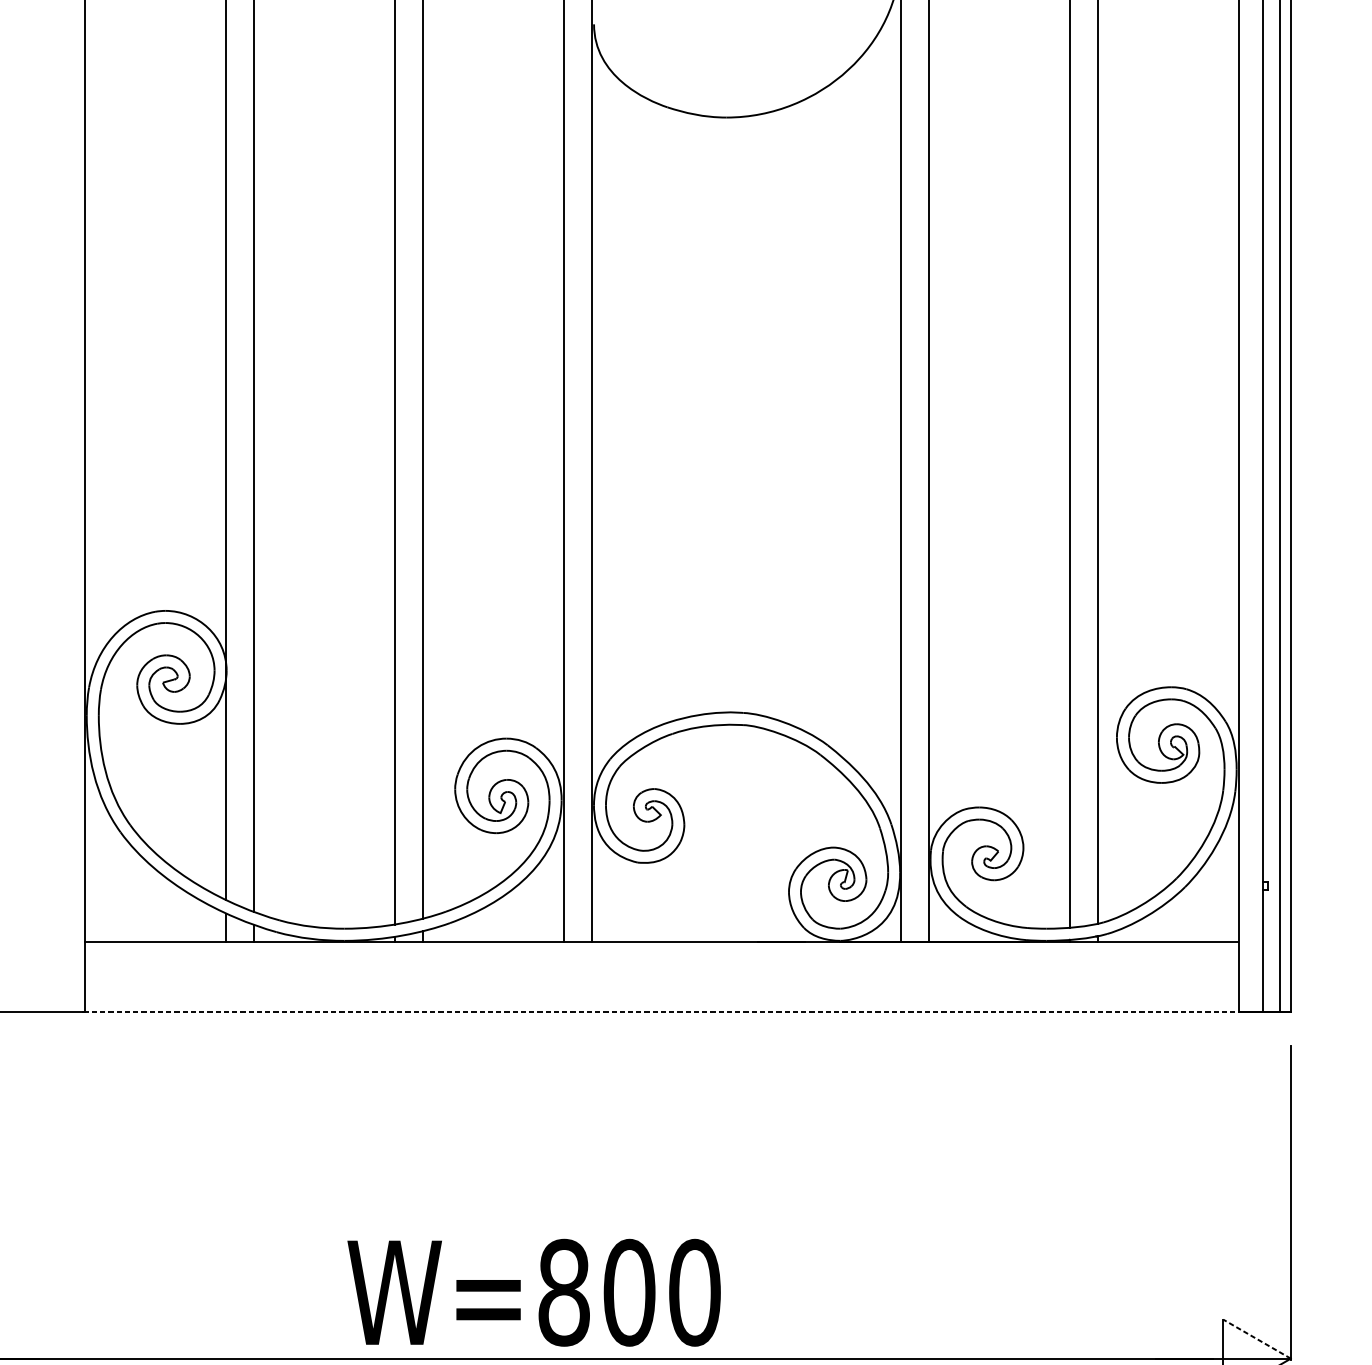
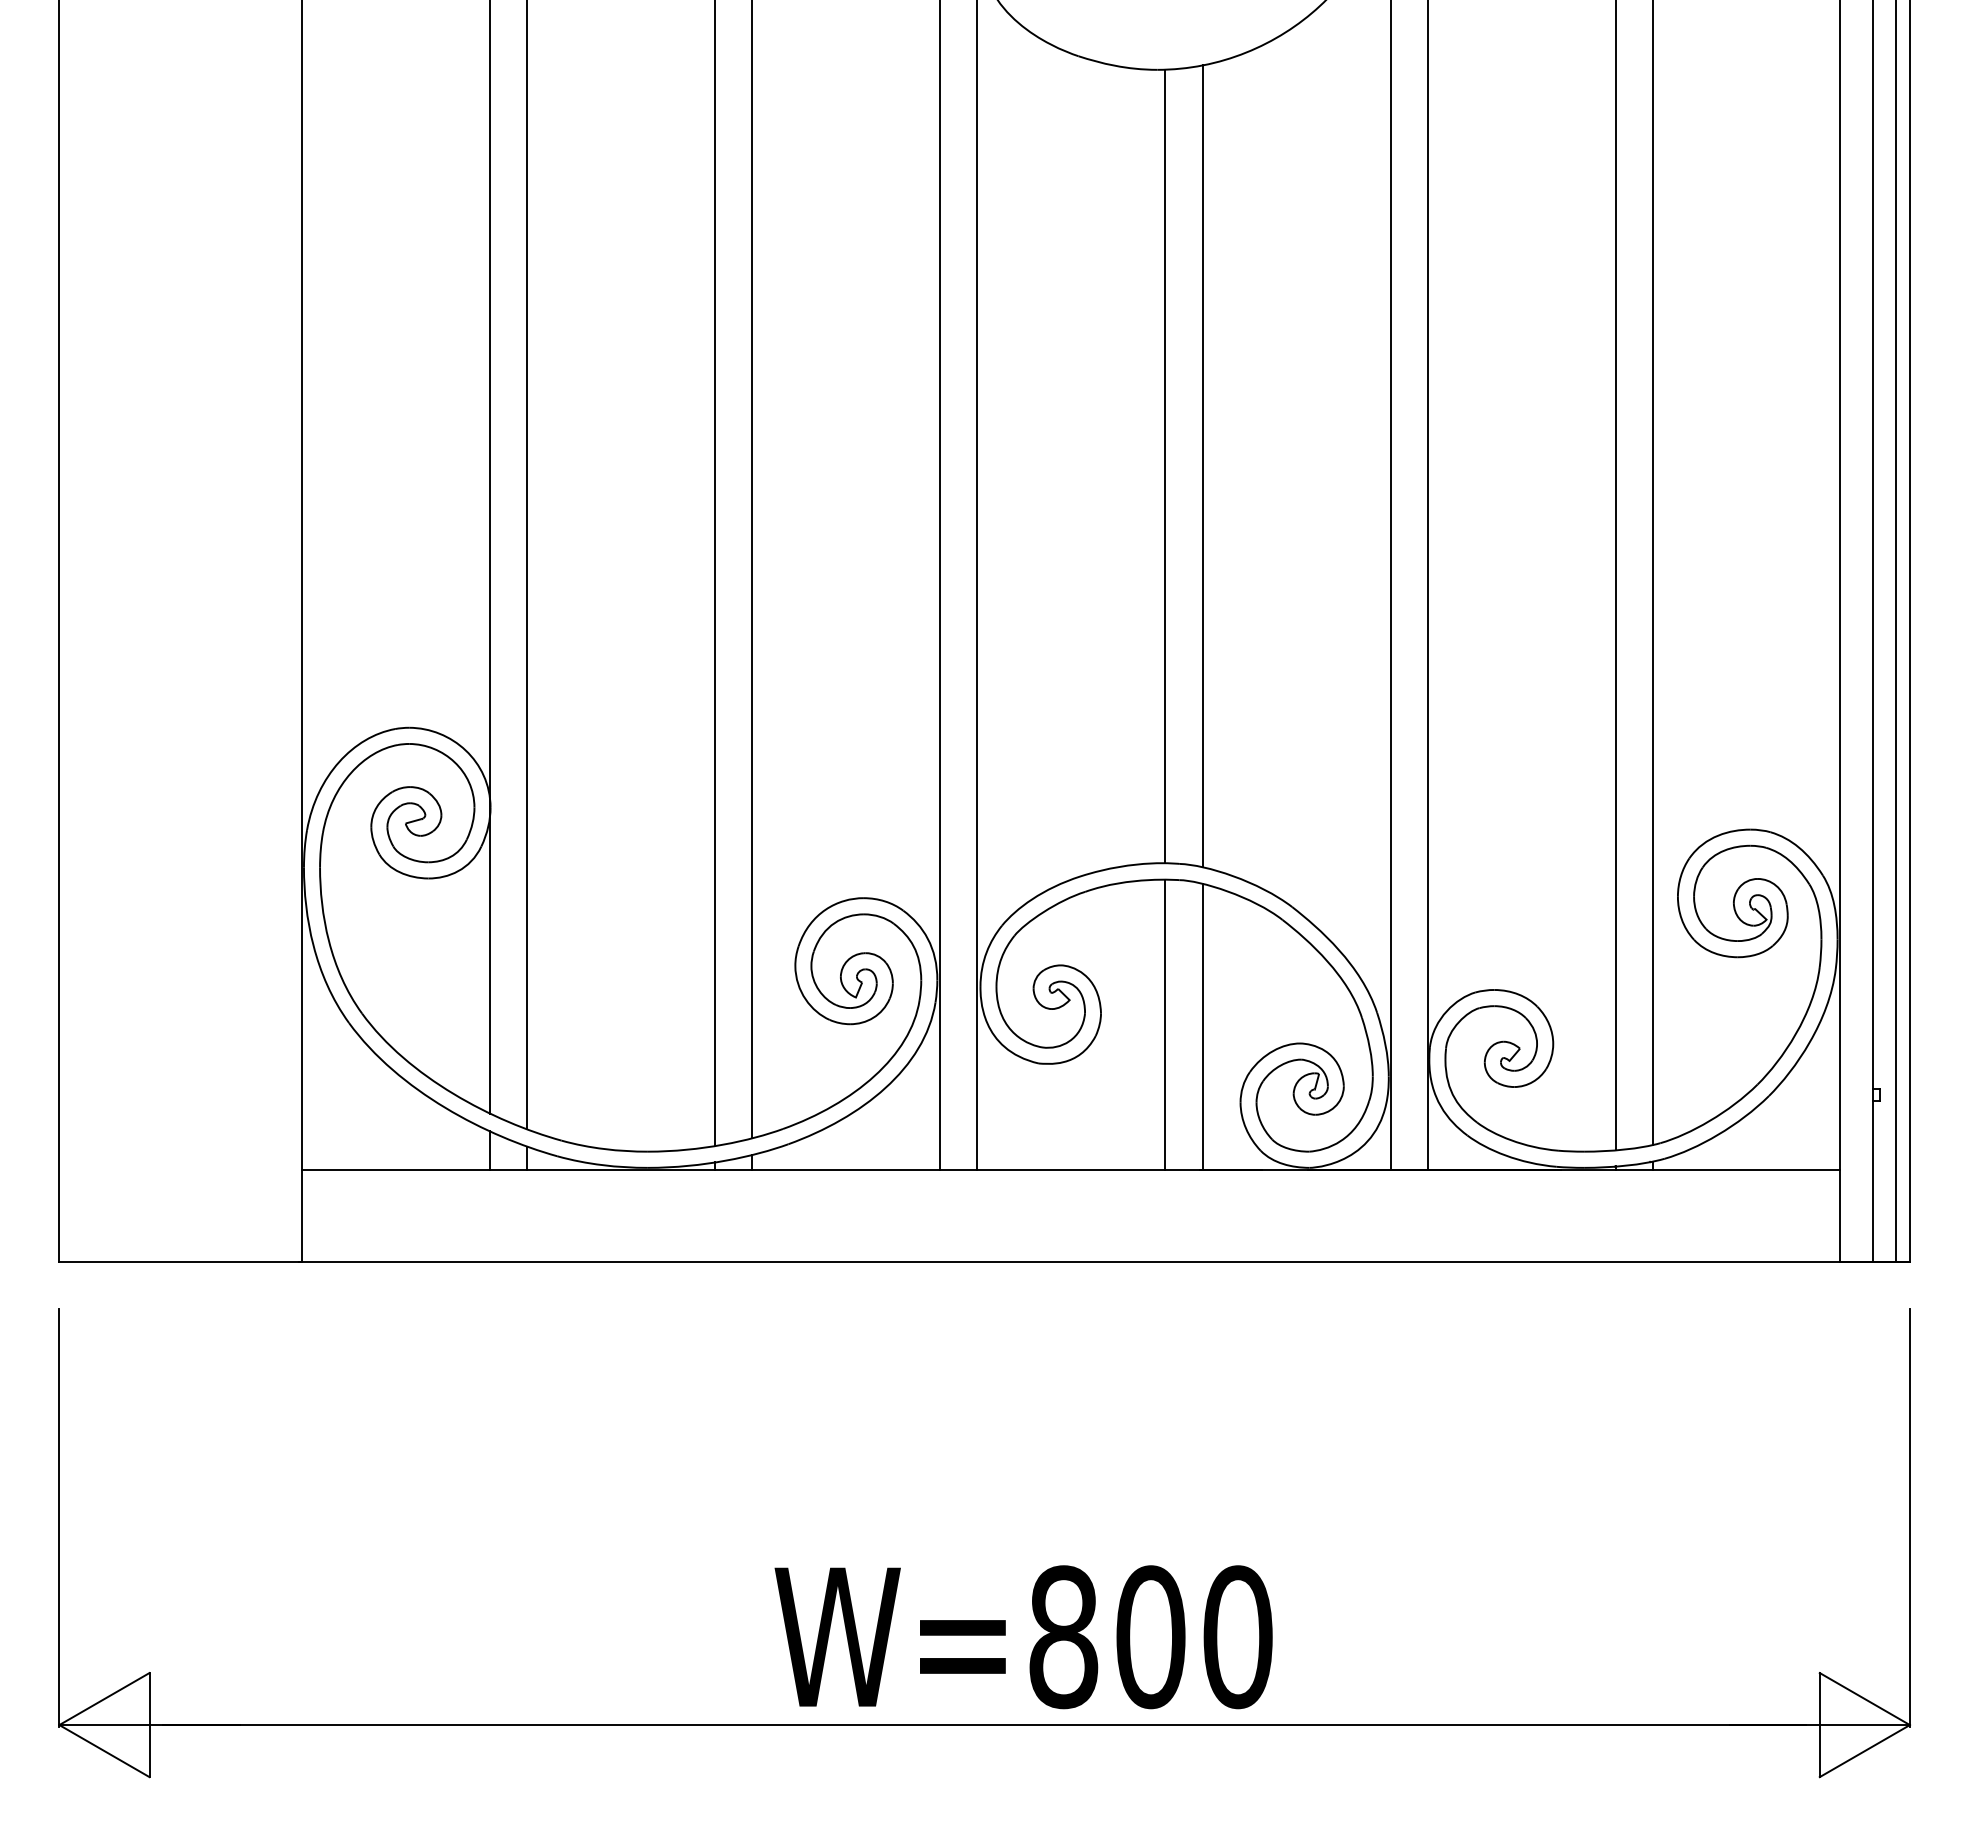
line: (732, 414) -> (1165, 466), added
line: (760, 414) -> (1202, 466), added
line: (732, 833) -> (1165, 1024), added
line: (760, 834) -> (1202, 1026), added
line: (686, 1011) -> (1104, 1262), dashed -> solid
text: (534, 1292) -> (1023, 1637), moved
line: (1256, 1338) -> (1864, 1698), dashed -> solid

